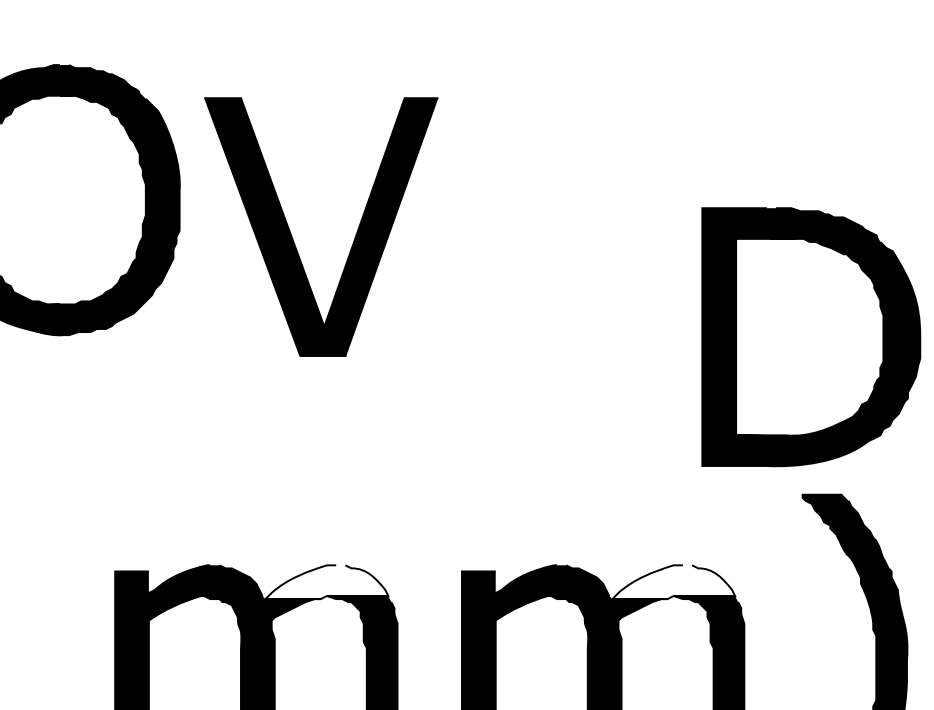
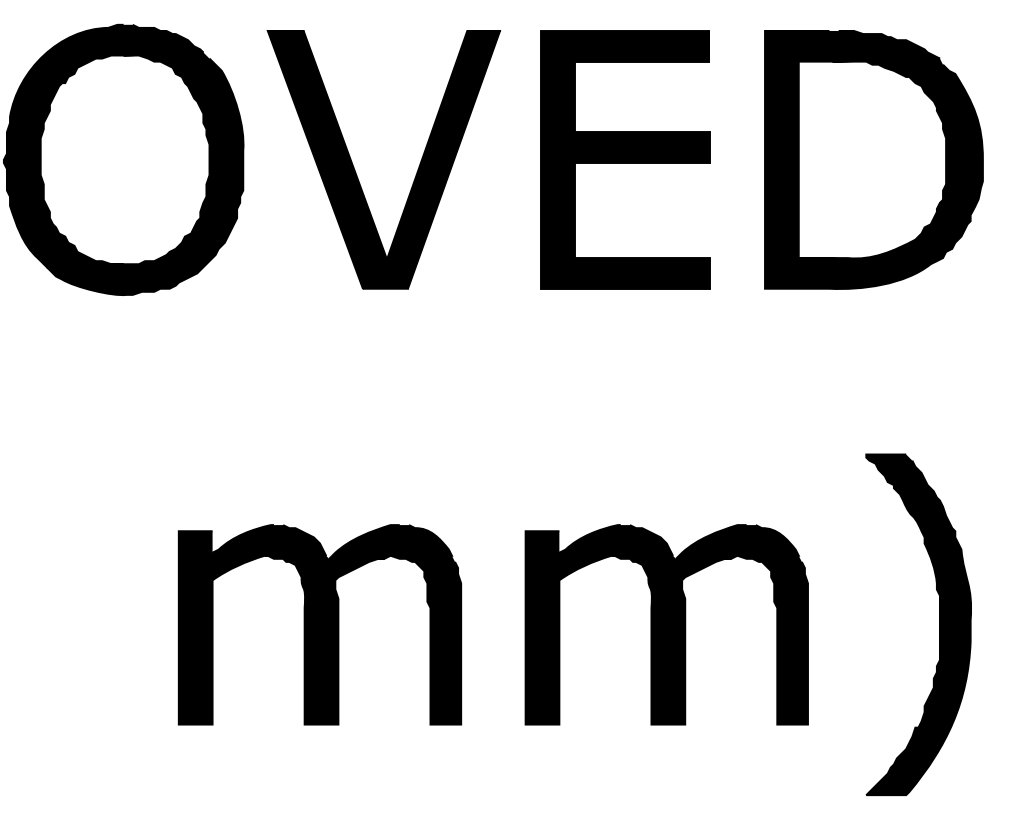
part: (561, 199) -> (625, 159), added
part: (292, 236) -> (355, 169), moved
part: (810, 336) -> (873, 159), moved
fill: (326, 581) -> (390, 541), added
fill: (673, 581) -> (737, 541), added

